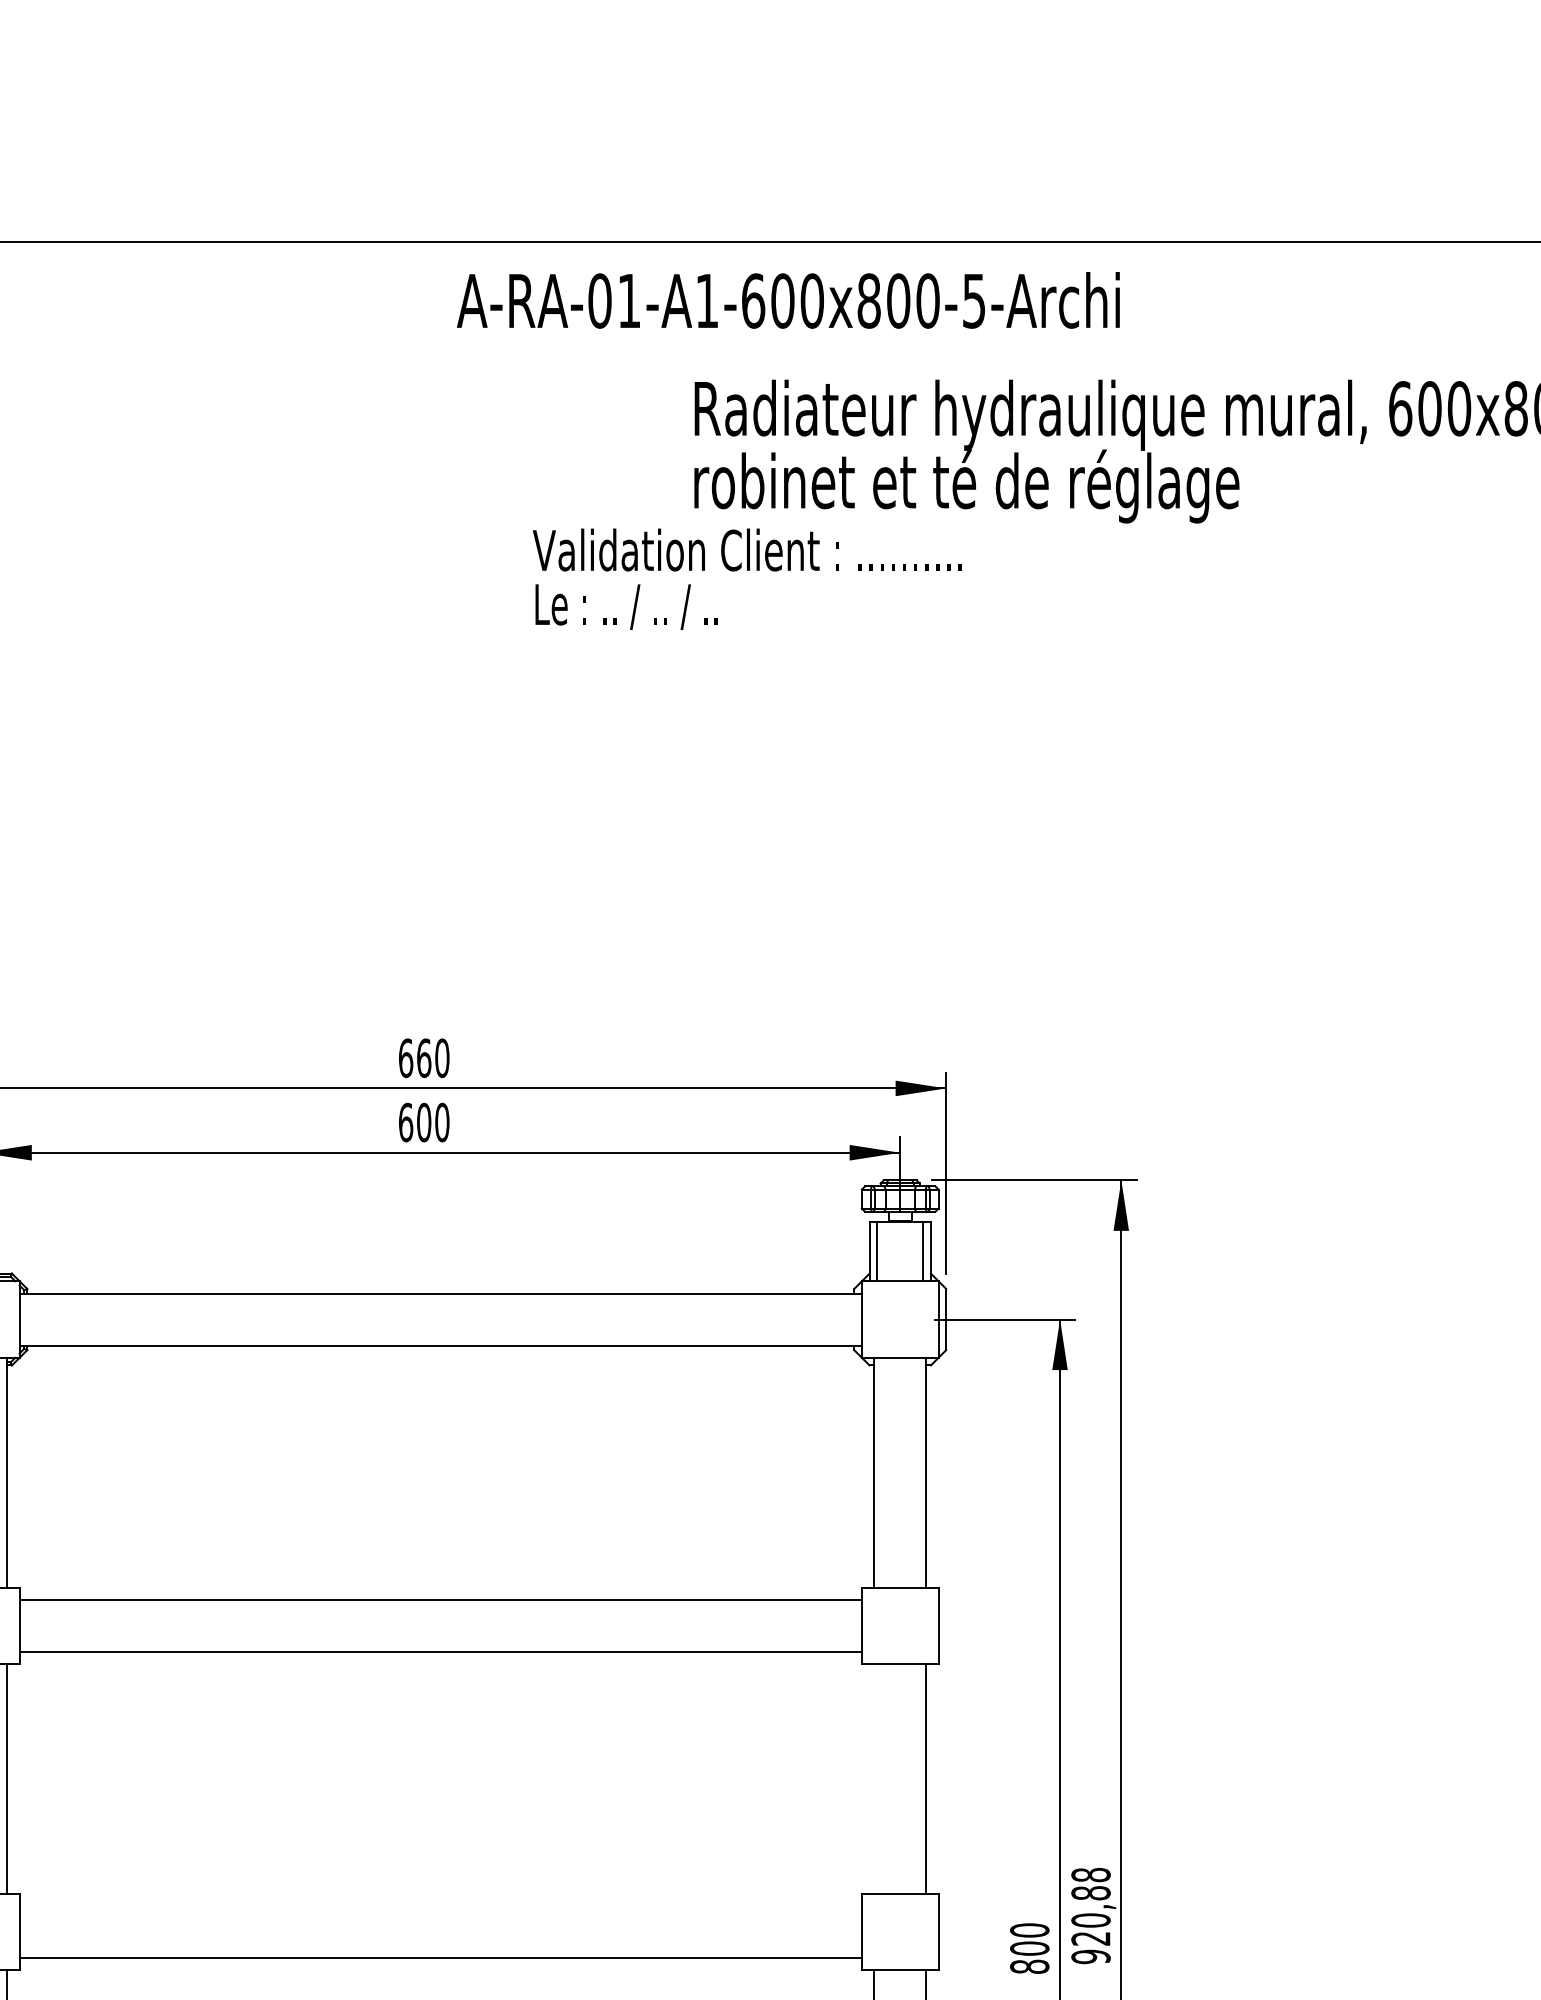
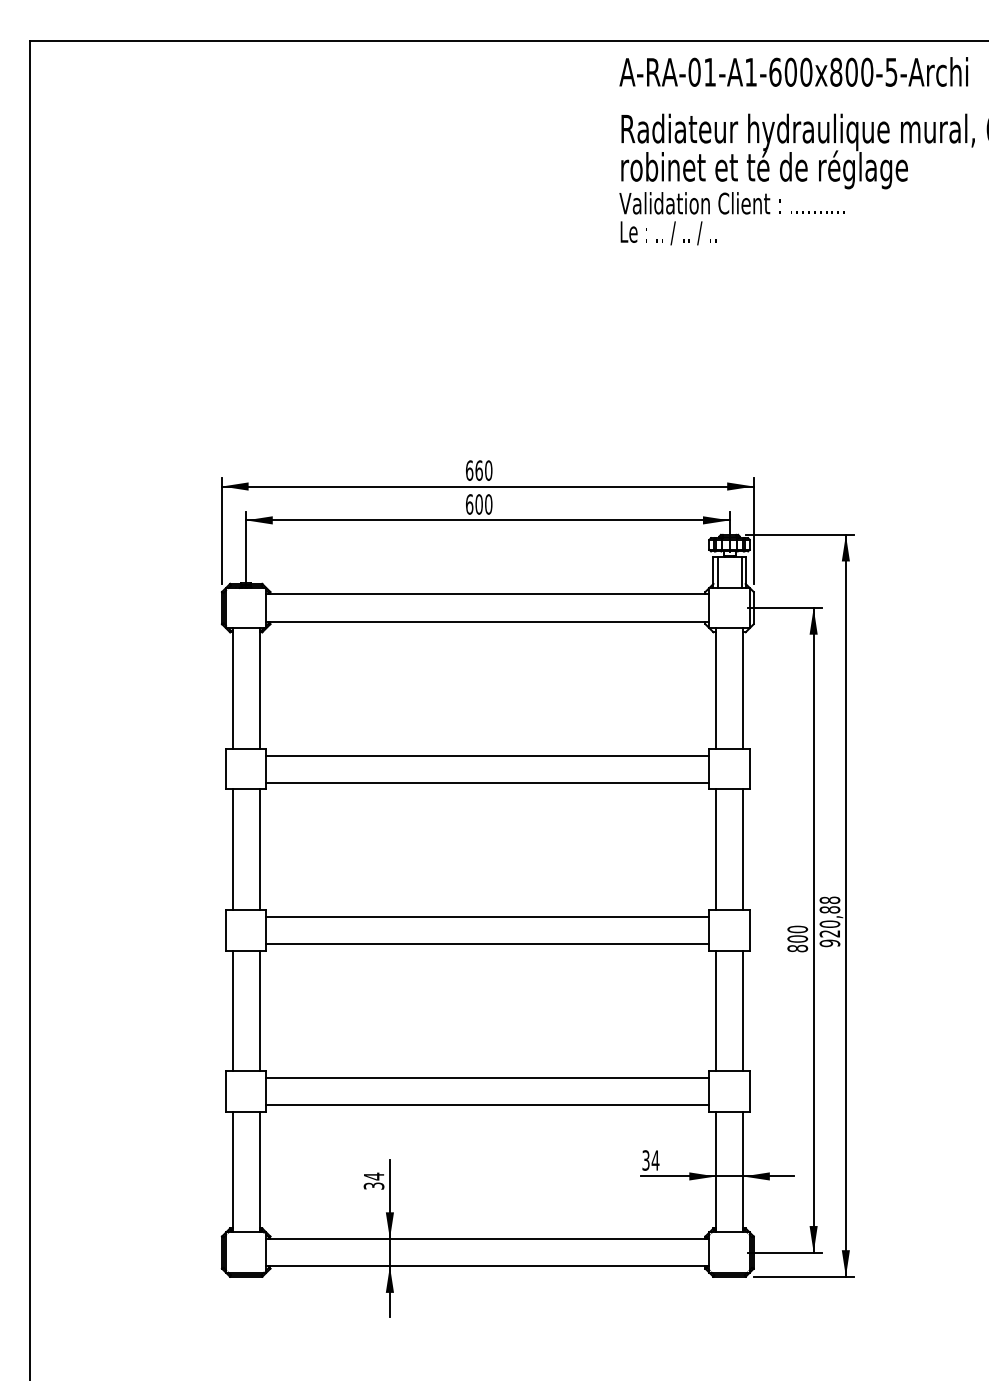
text: (787, 299) -> (793, 71), moved
text: (746, 578) -> (731, 218), moved
line: (873, 1778) -> (715, 849), added
line: (440, 1905) -> (487, 916), added

